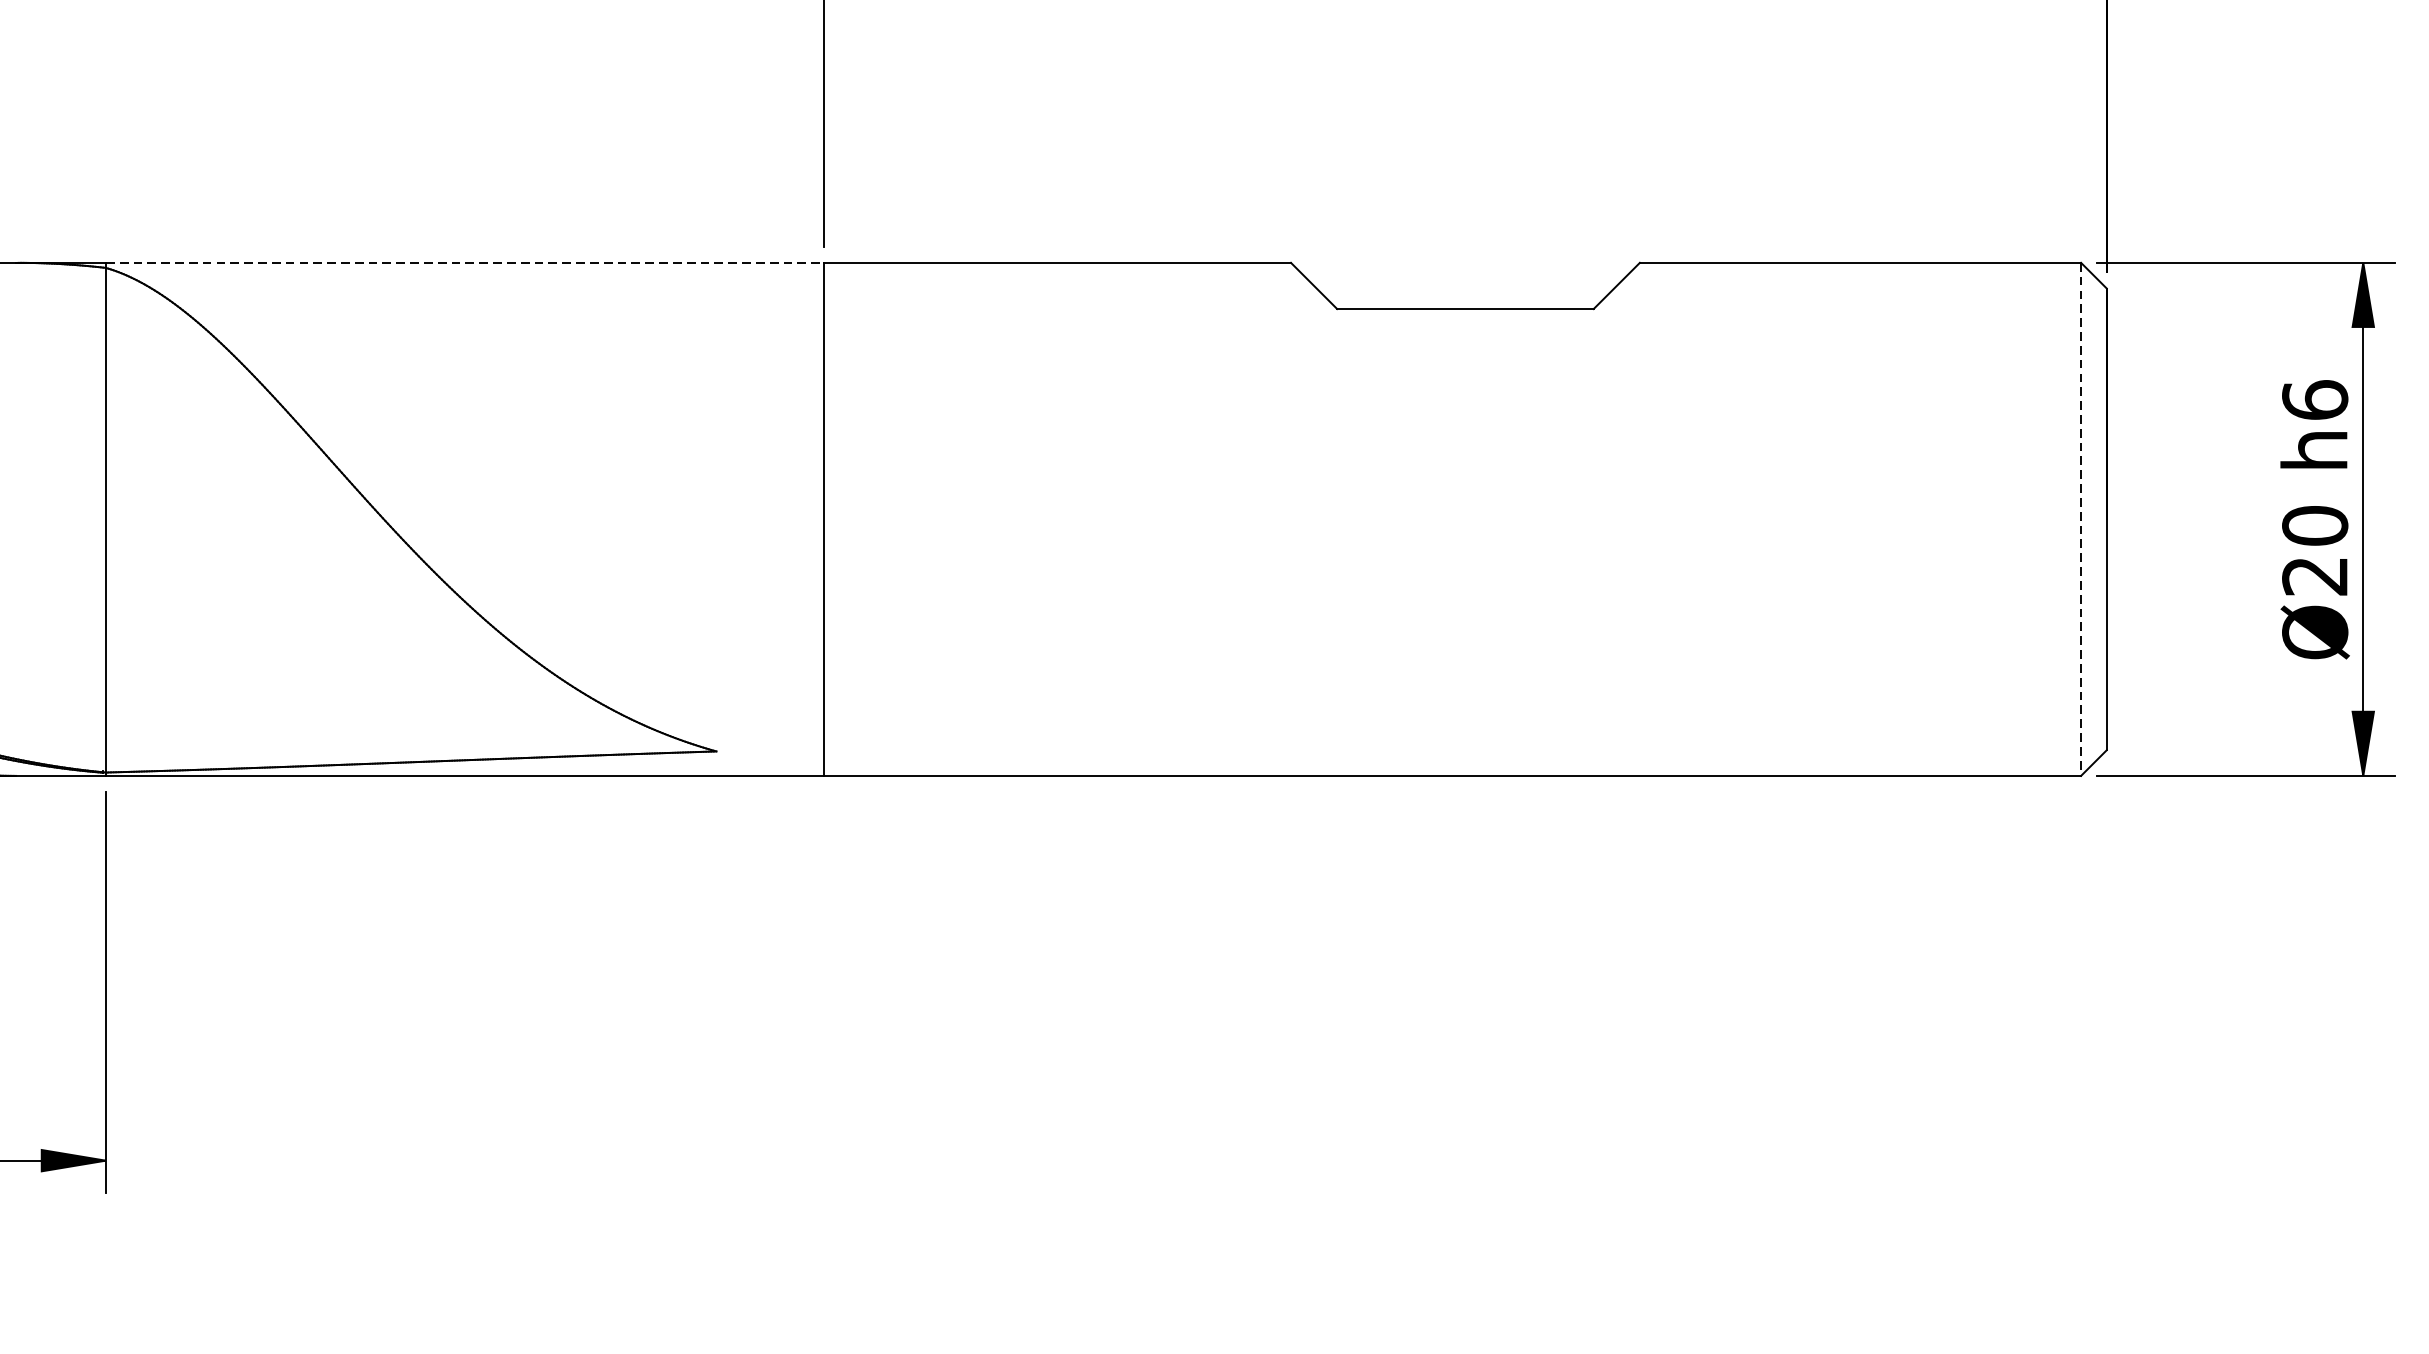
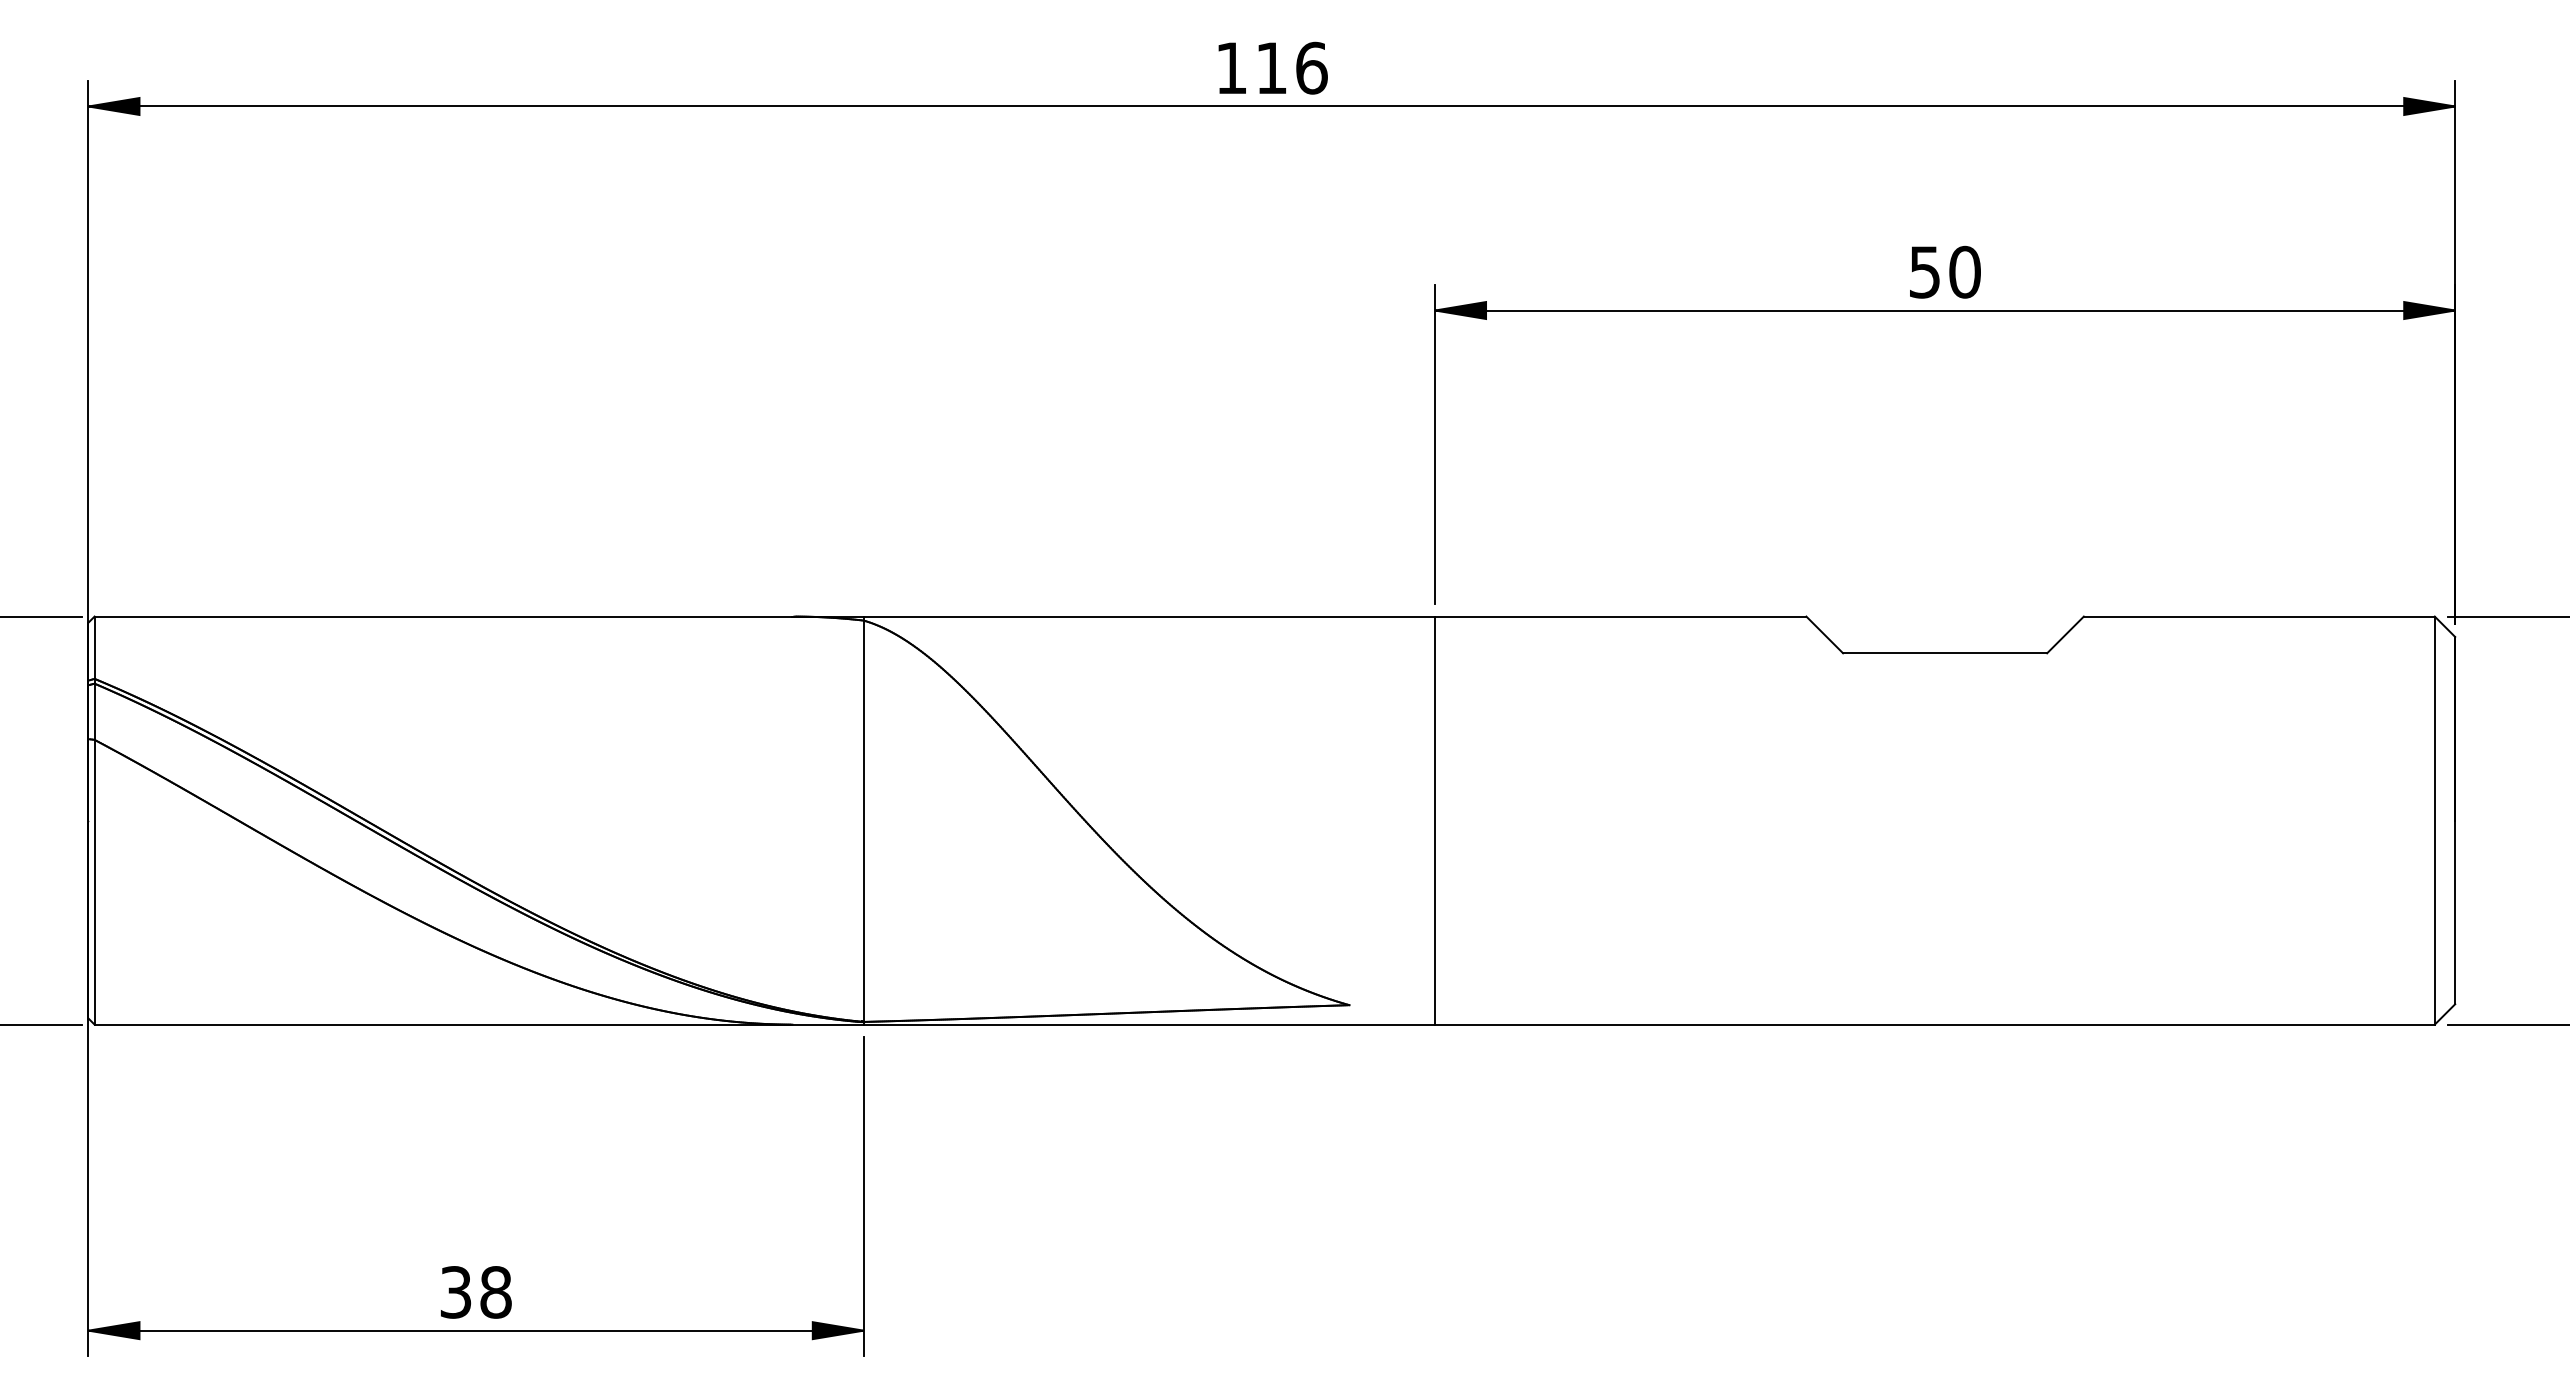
line: (465, 262) -> (1149, 616), dashed -> solid
line: (2080, 520) -> (2434, 821), dashed -> solid

